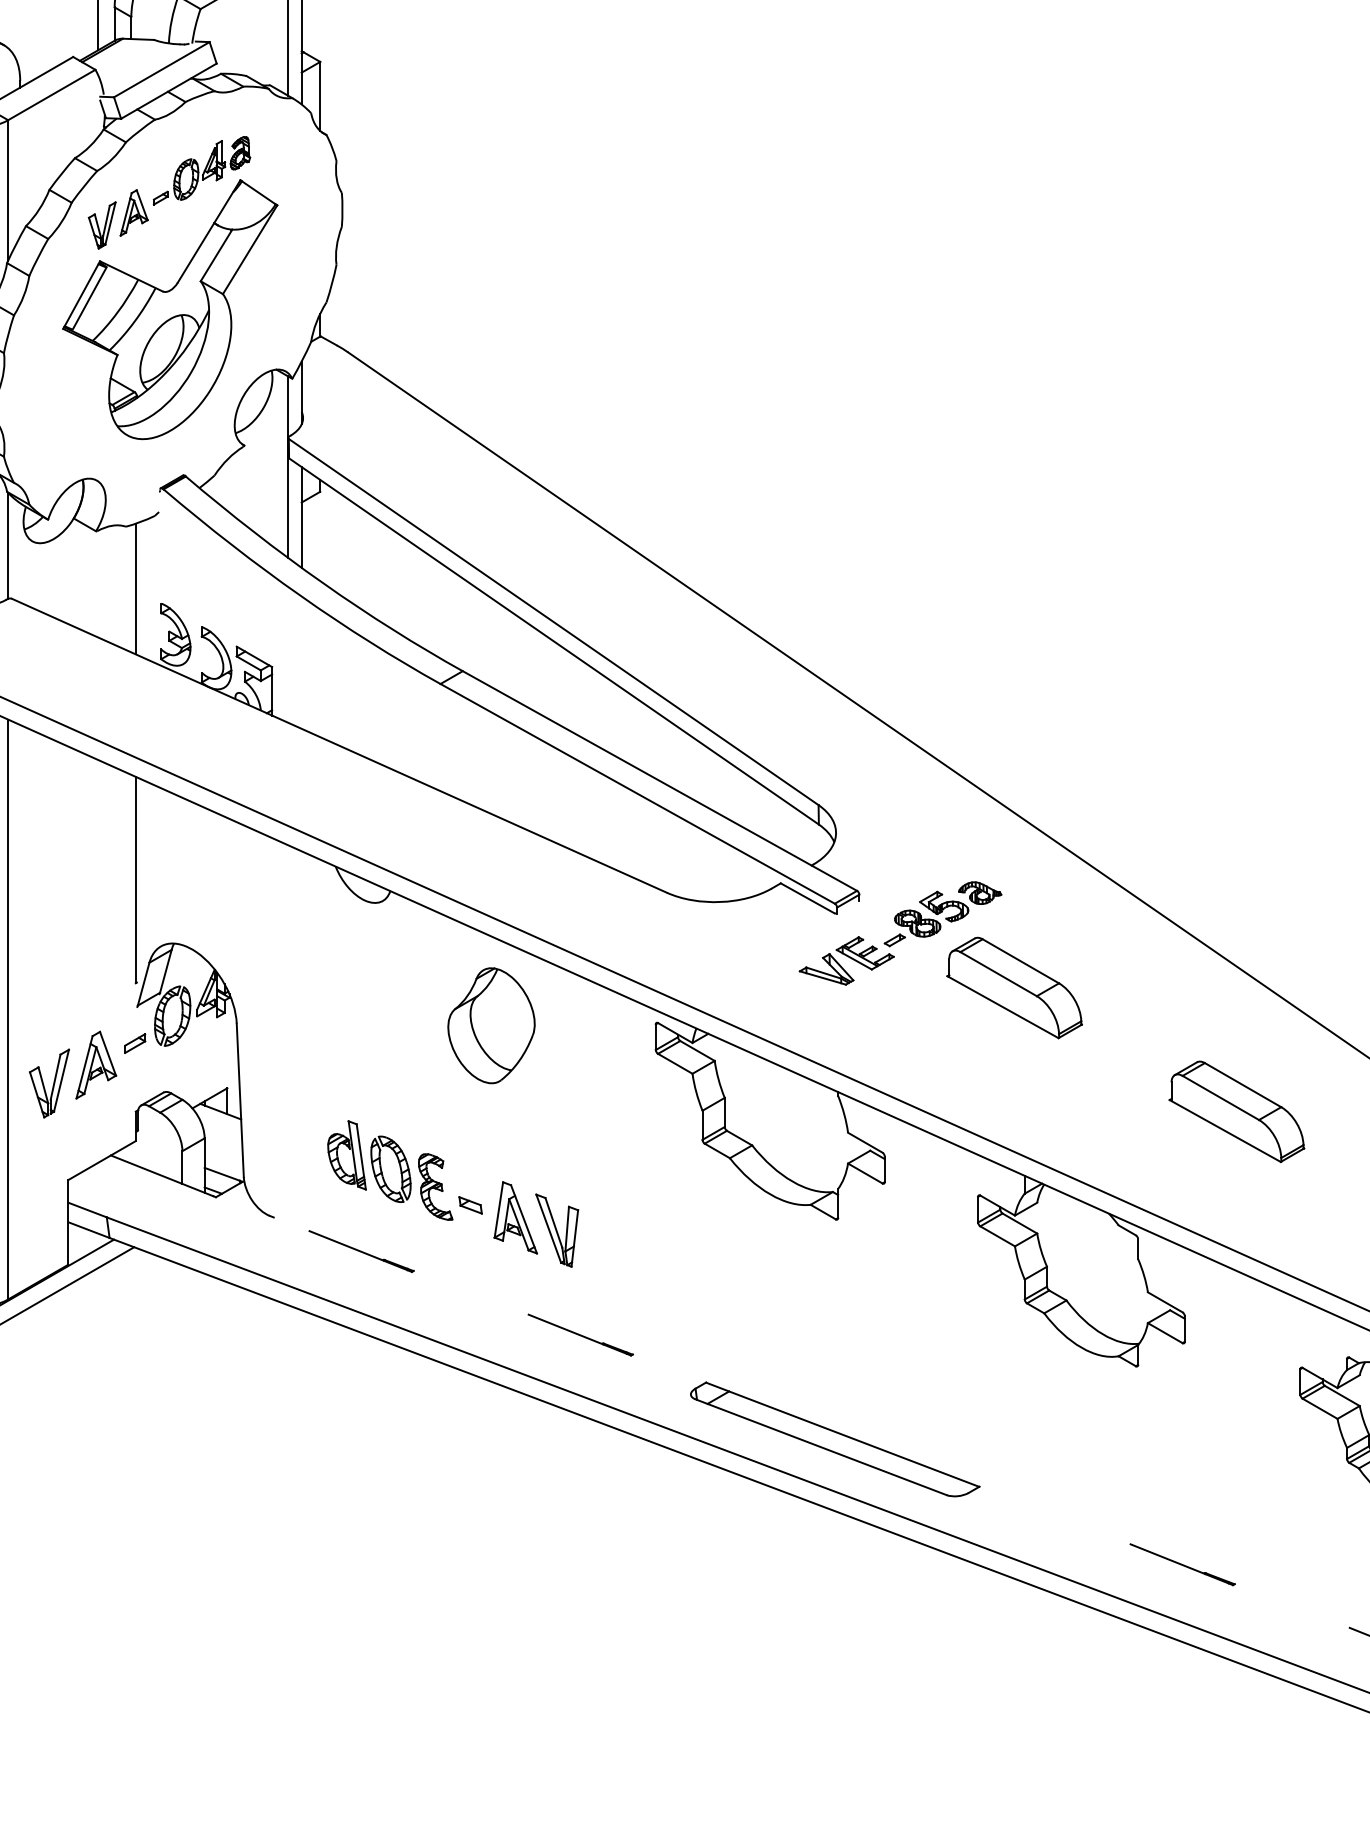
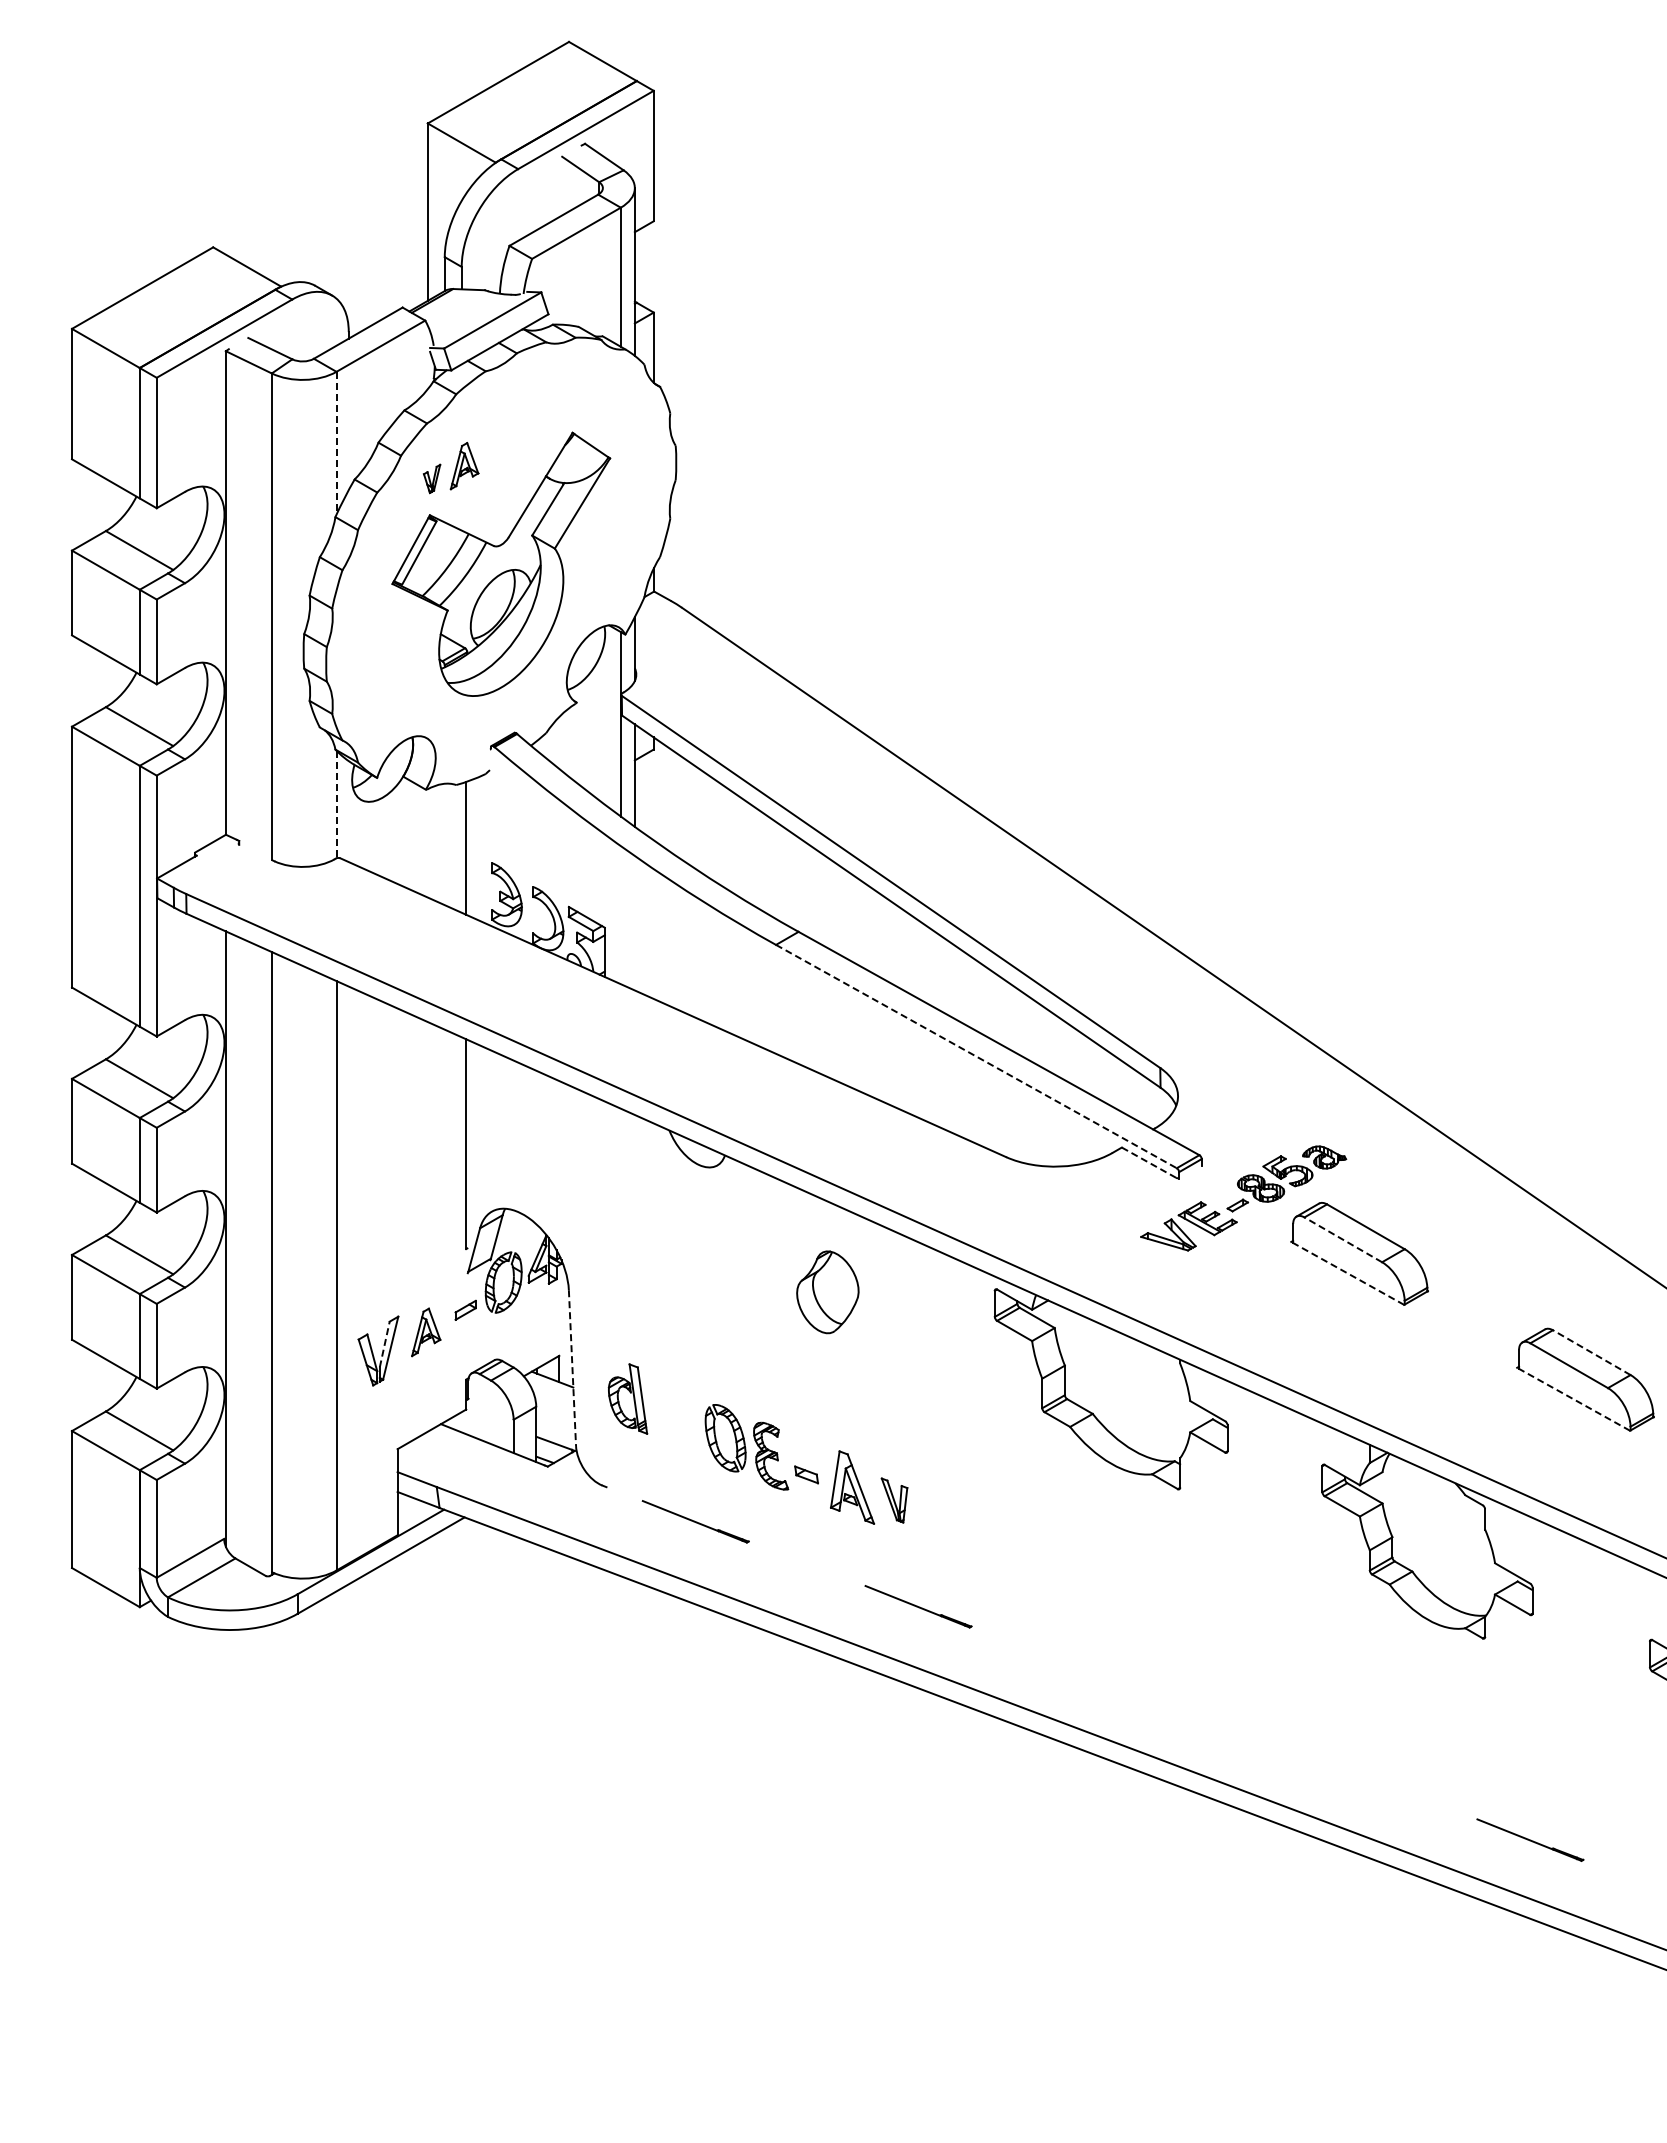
part: (201, 171) -> (533, 423), removed
line: (8, 190) -> (336, 443), solid -> dashed
part: (101, 225) -> (431, 478), size x0.6
line: (8, 545) -> (336, 804), solid -> dashed
line: (637, 793) -> (976, 1056), solid -> dashed
line: (807, 898) -> (1148, 1162), solid -> dashed
line: (998, 973) -> (1343, 1239), solid -> dashed
line: (1002, 1007) -> (1347, 1273), solid -> dashed
part: (491, 1025) -> (827, 1292), size x0.7
part: (96, 1065) -> (426, 1332), size x0.7
line: (55, 1077) -> (384, 1344), solid -> dashed
line: (1242, 1084) -> (1591, 1352), solid -> dashed
line: (240, 1100) -> (572, 1368), solid -> dashed
line: (1225, 1131) -> (1573, 1399), solid -> dashed
part: (346, 1154) -> (627, 1398), moved
part: (557, 1230) -> (894, 1500), size x0.6
part: (834, 1439) -> (1176, 1712), removed

